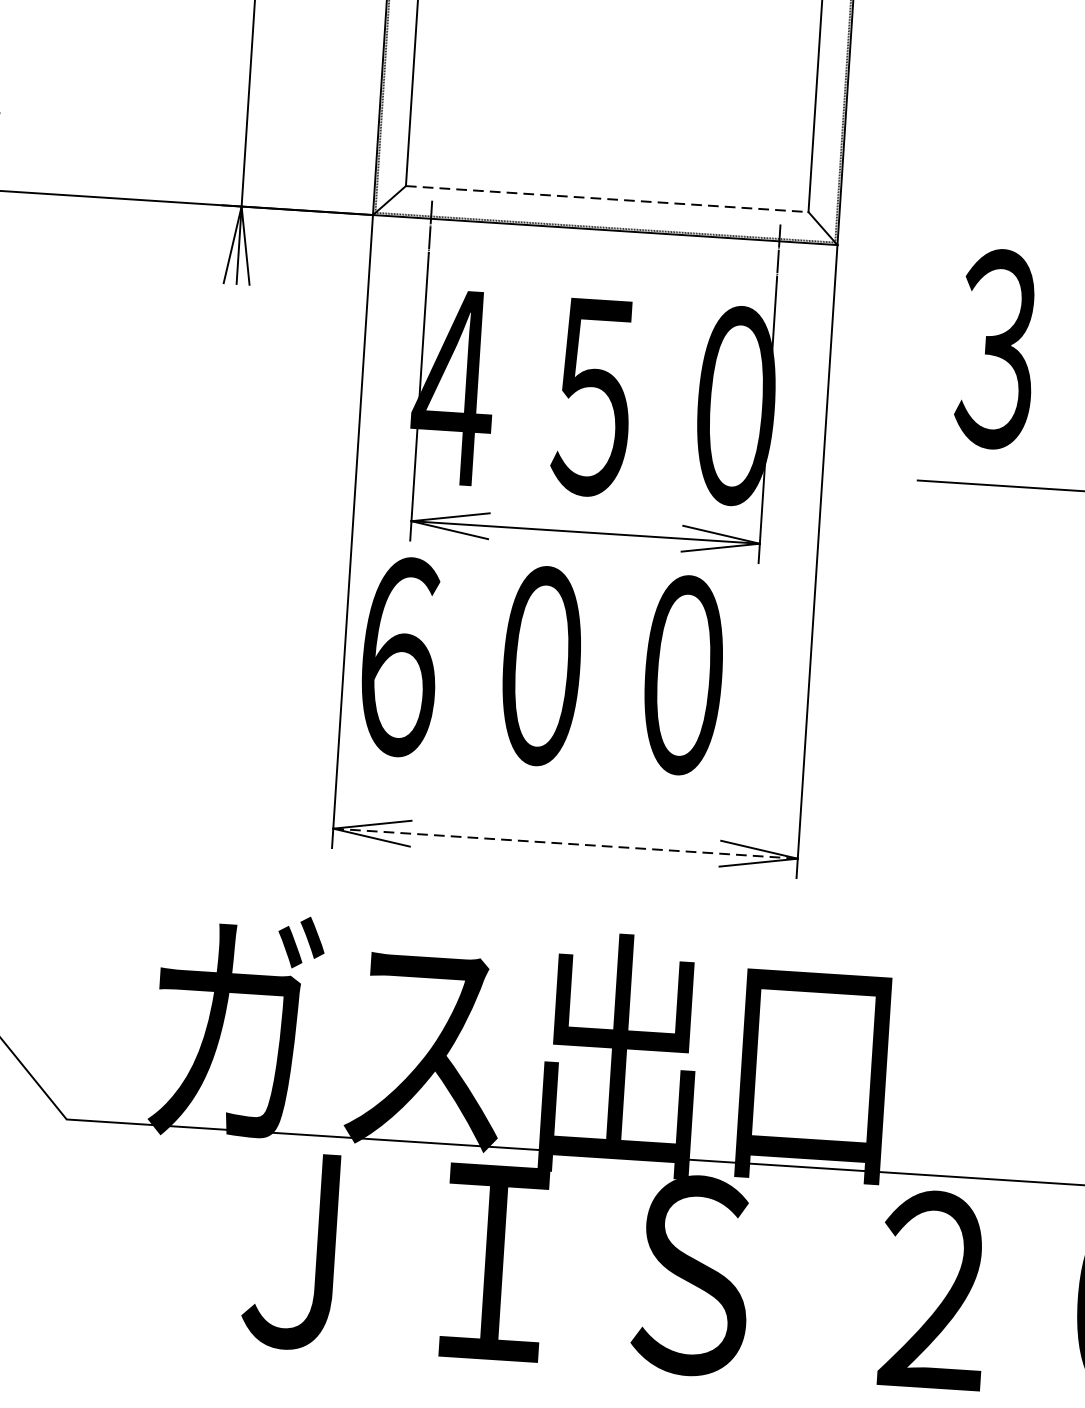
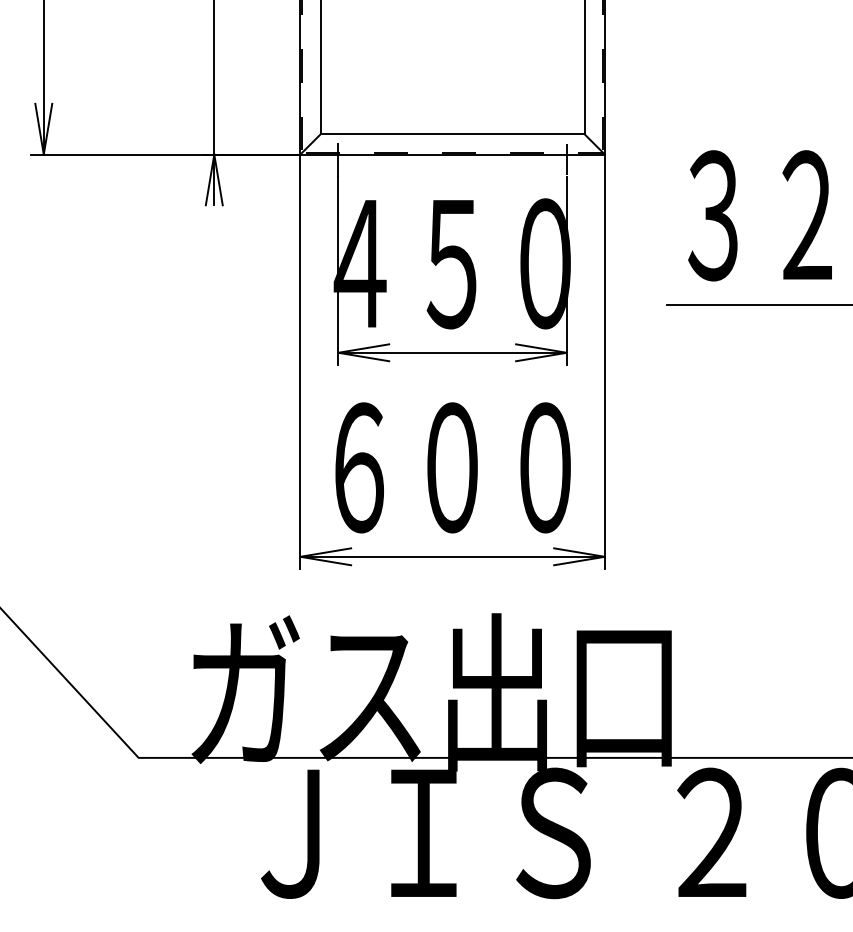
line: (606, 199) -> (452, 134), dashed -> solid
text: (541, 665) -> (452, 467), moved
line: (566, 843) -> (453, 556), dashed -> solid

